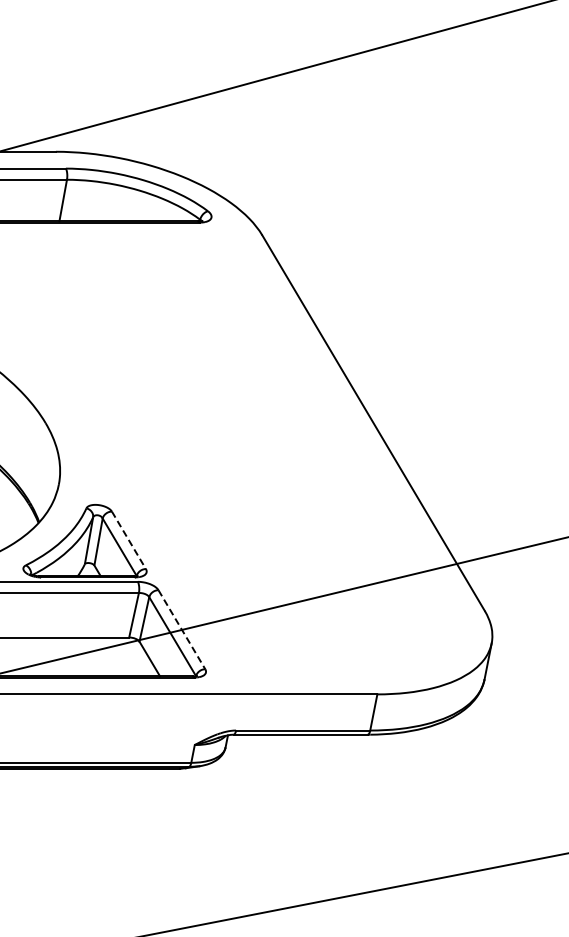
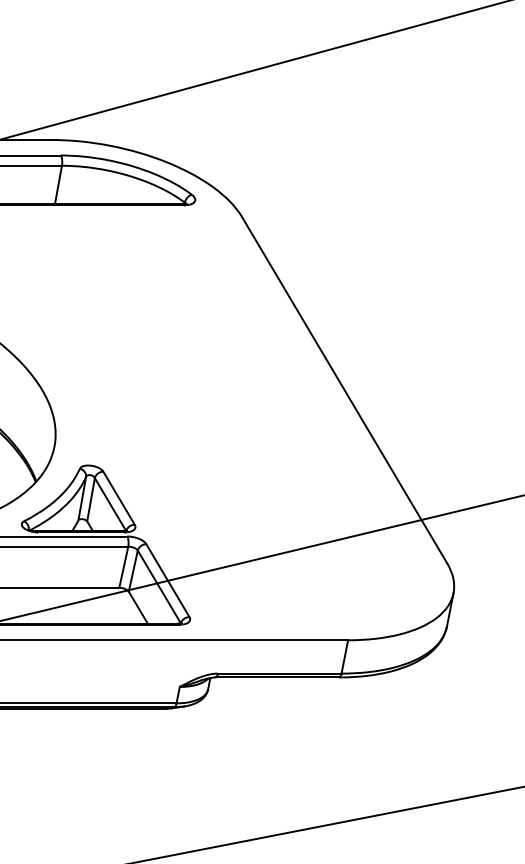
line: (129, 540) -> (119, 498), dashed -> solid
line: (181, 629) -> (167, 580), dashed -> solid

